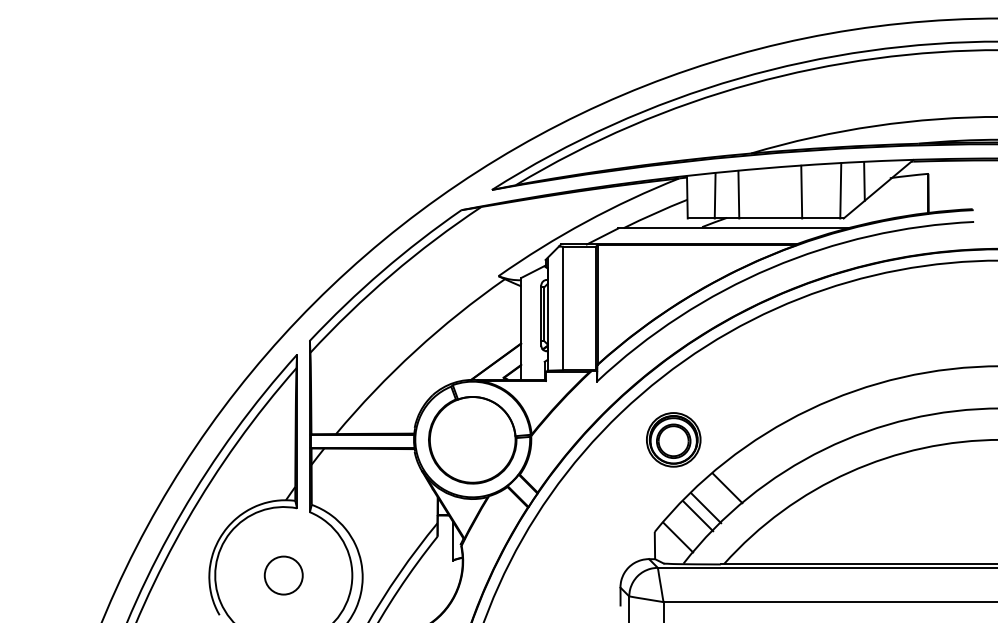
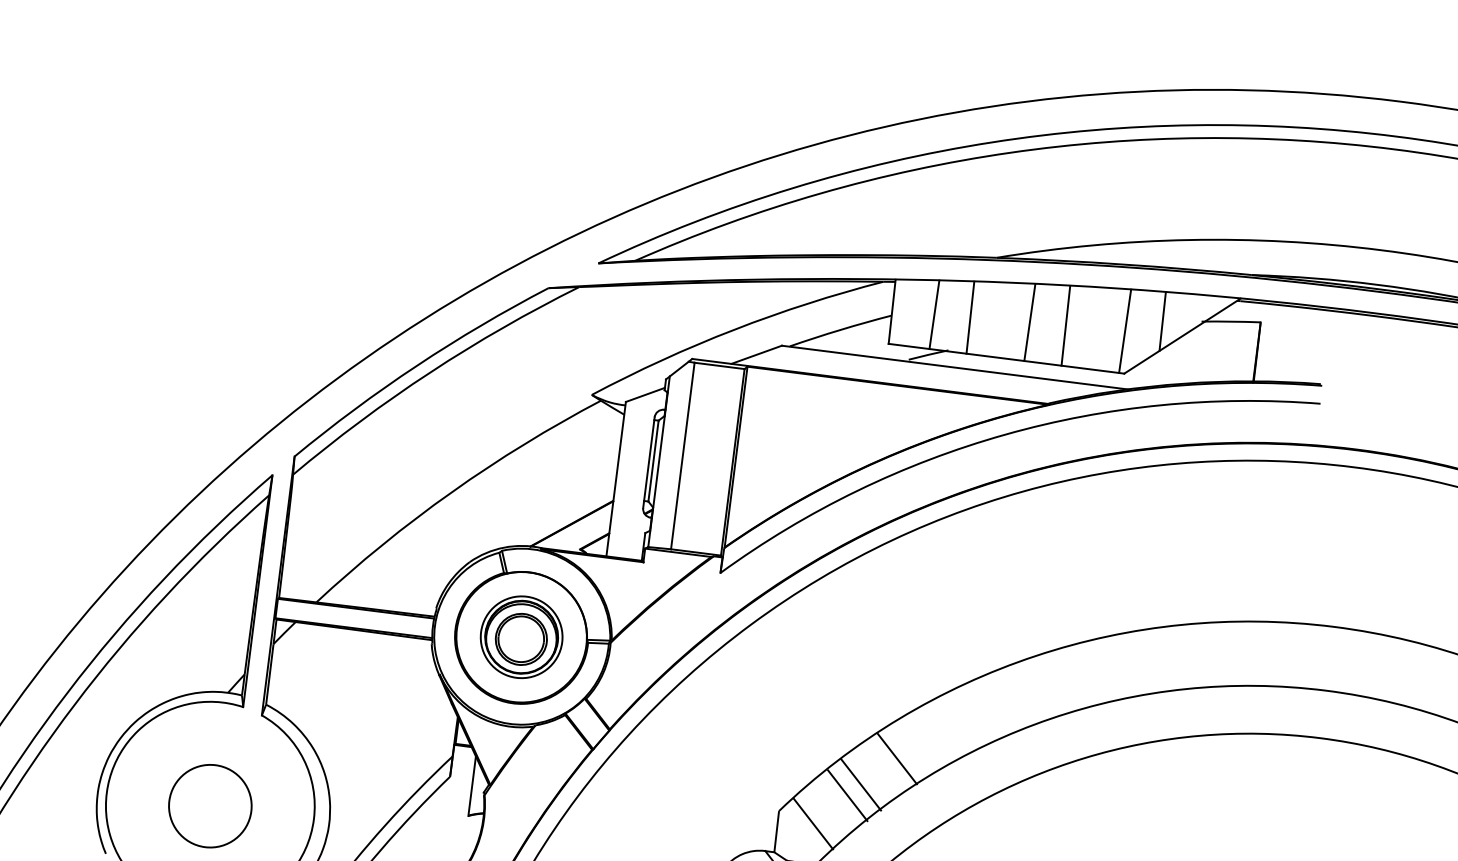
line: (777, 192) -> (1029, 321), added
part: (673, 439) -> (521, 636), moved
circle: (283, 575) -> (209, 806), size x1.43

